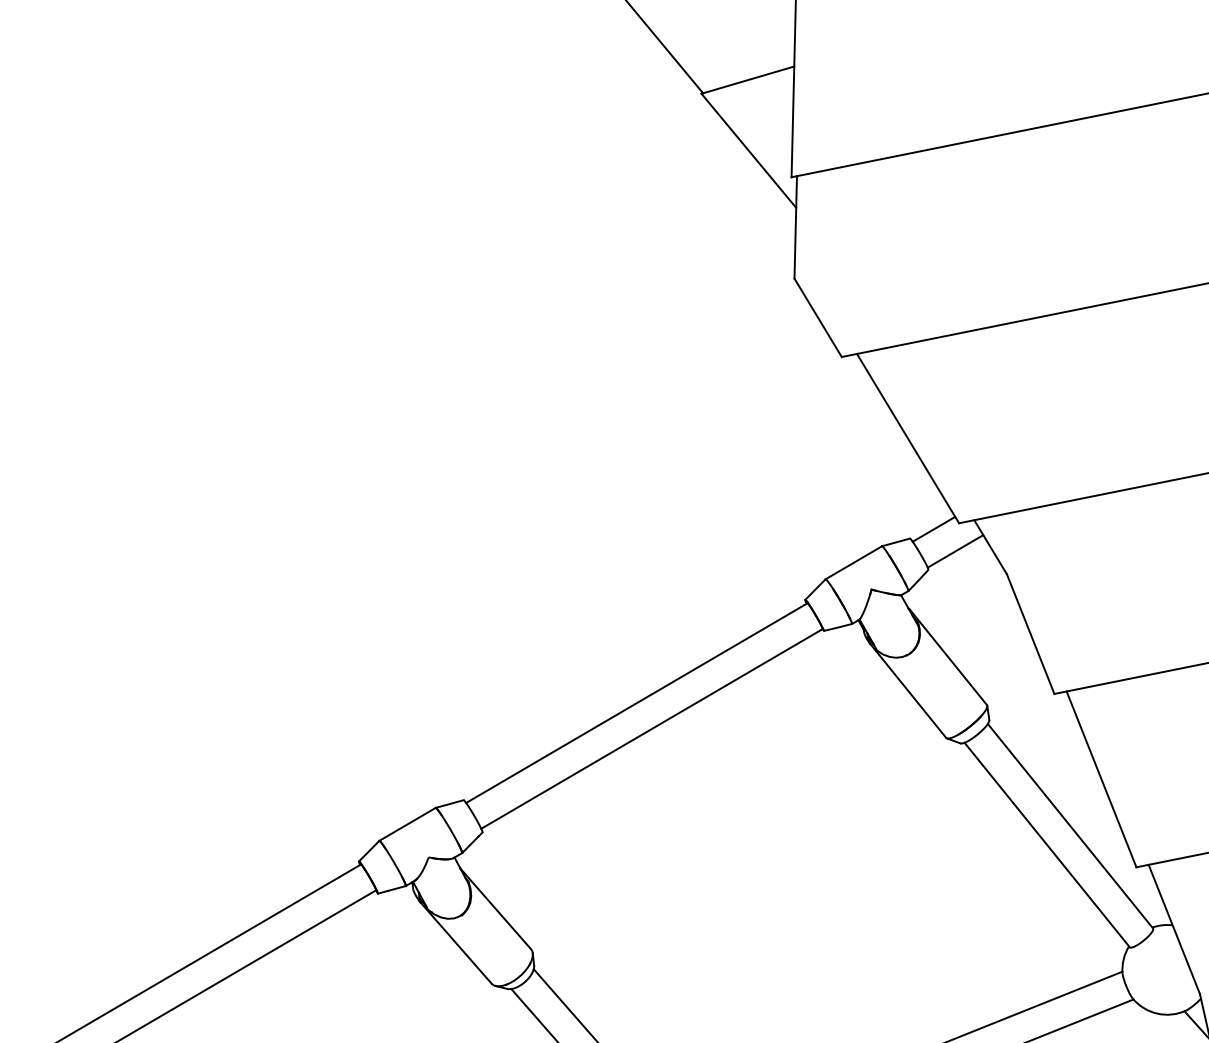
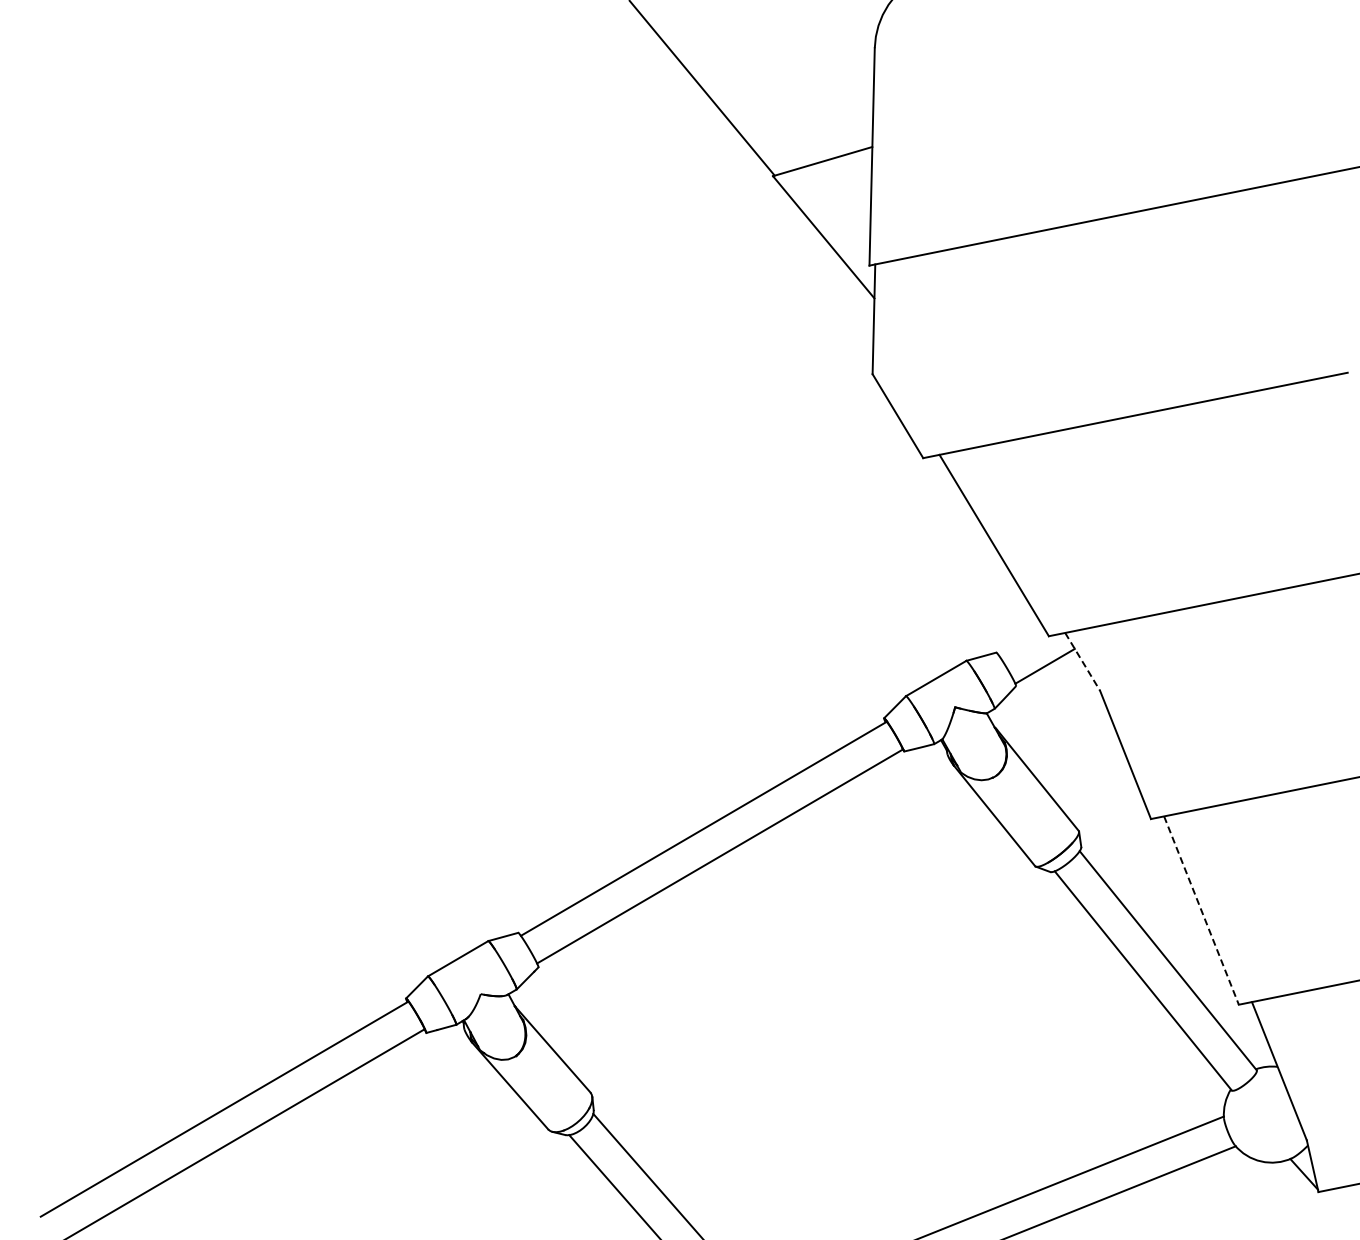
line: (933, 529) -> (1021, 642), removed
line: (990, 546) -> (1082, 661), solid -> dashed
line: (1101, 780) -> (1201, 911), solid -> dashed

